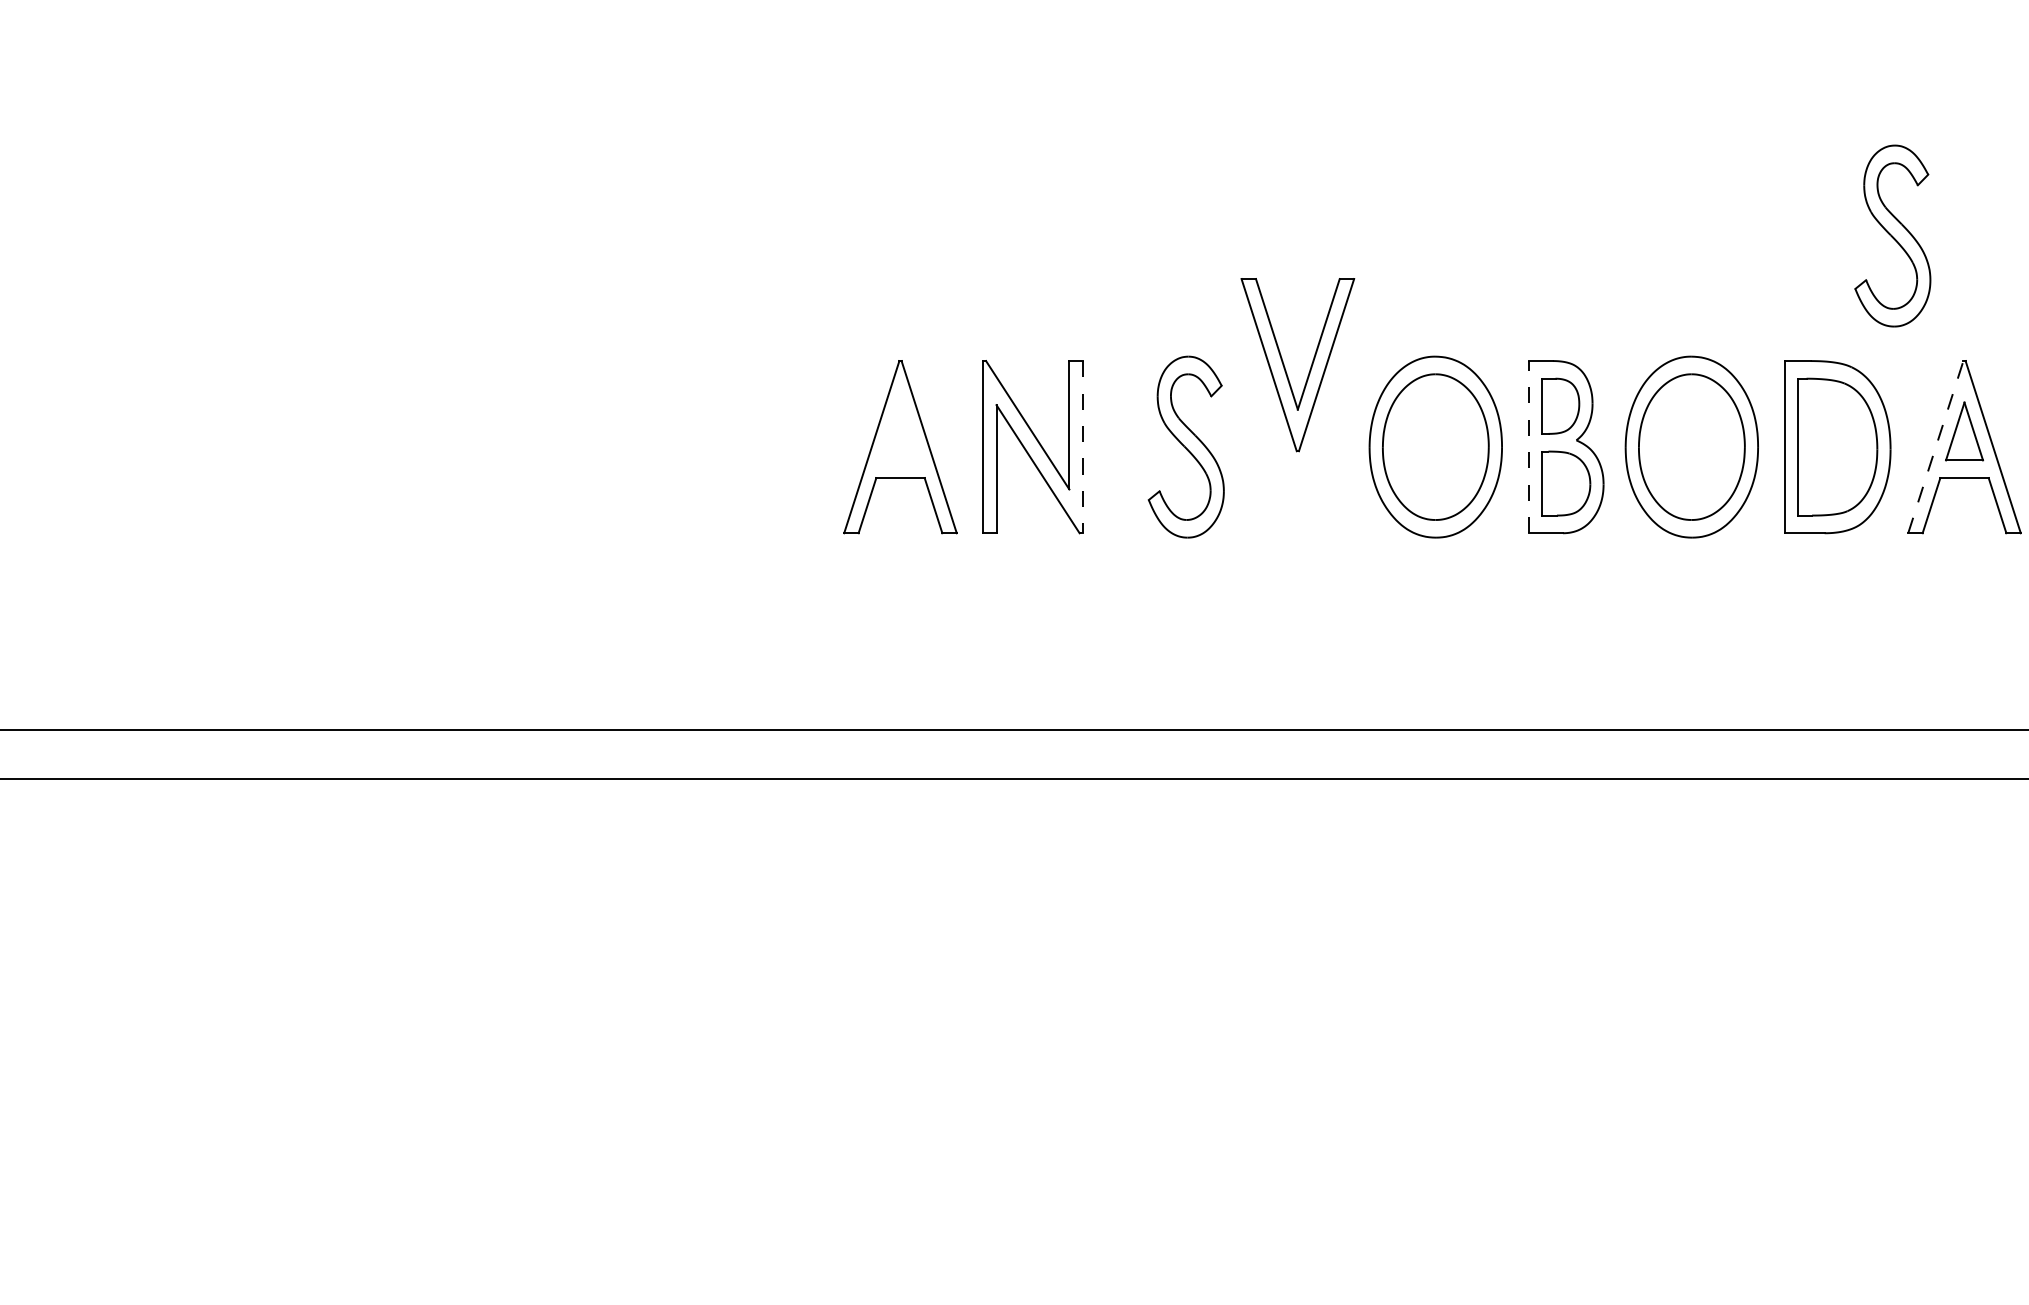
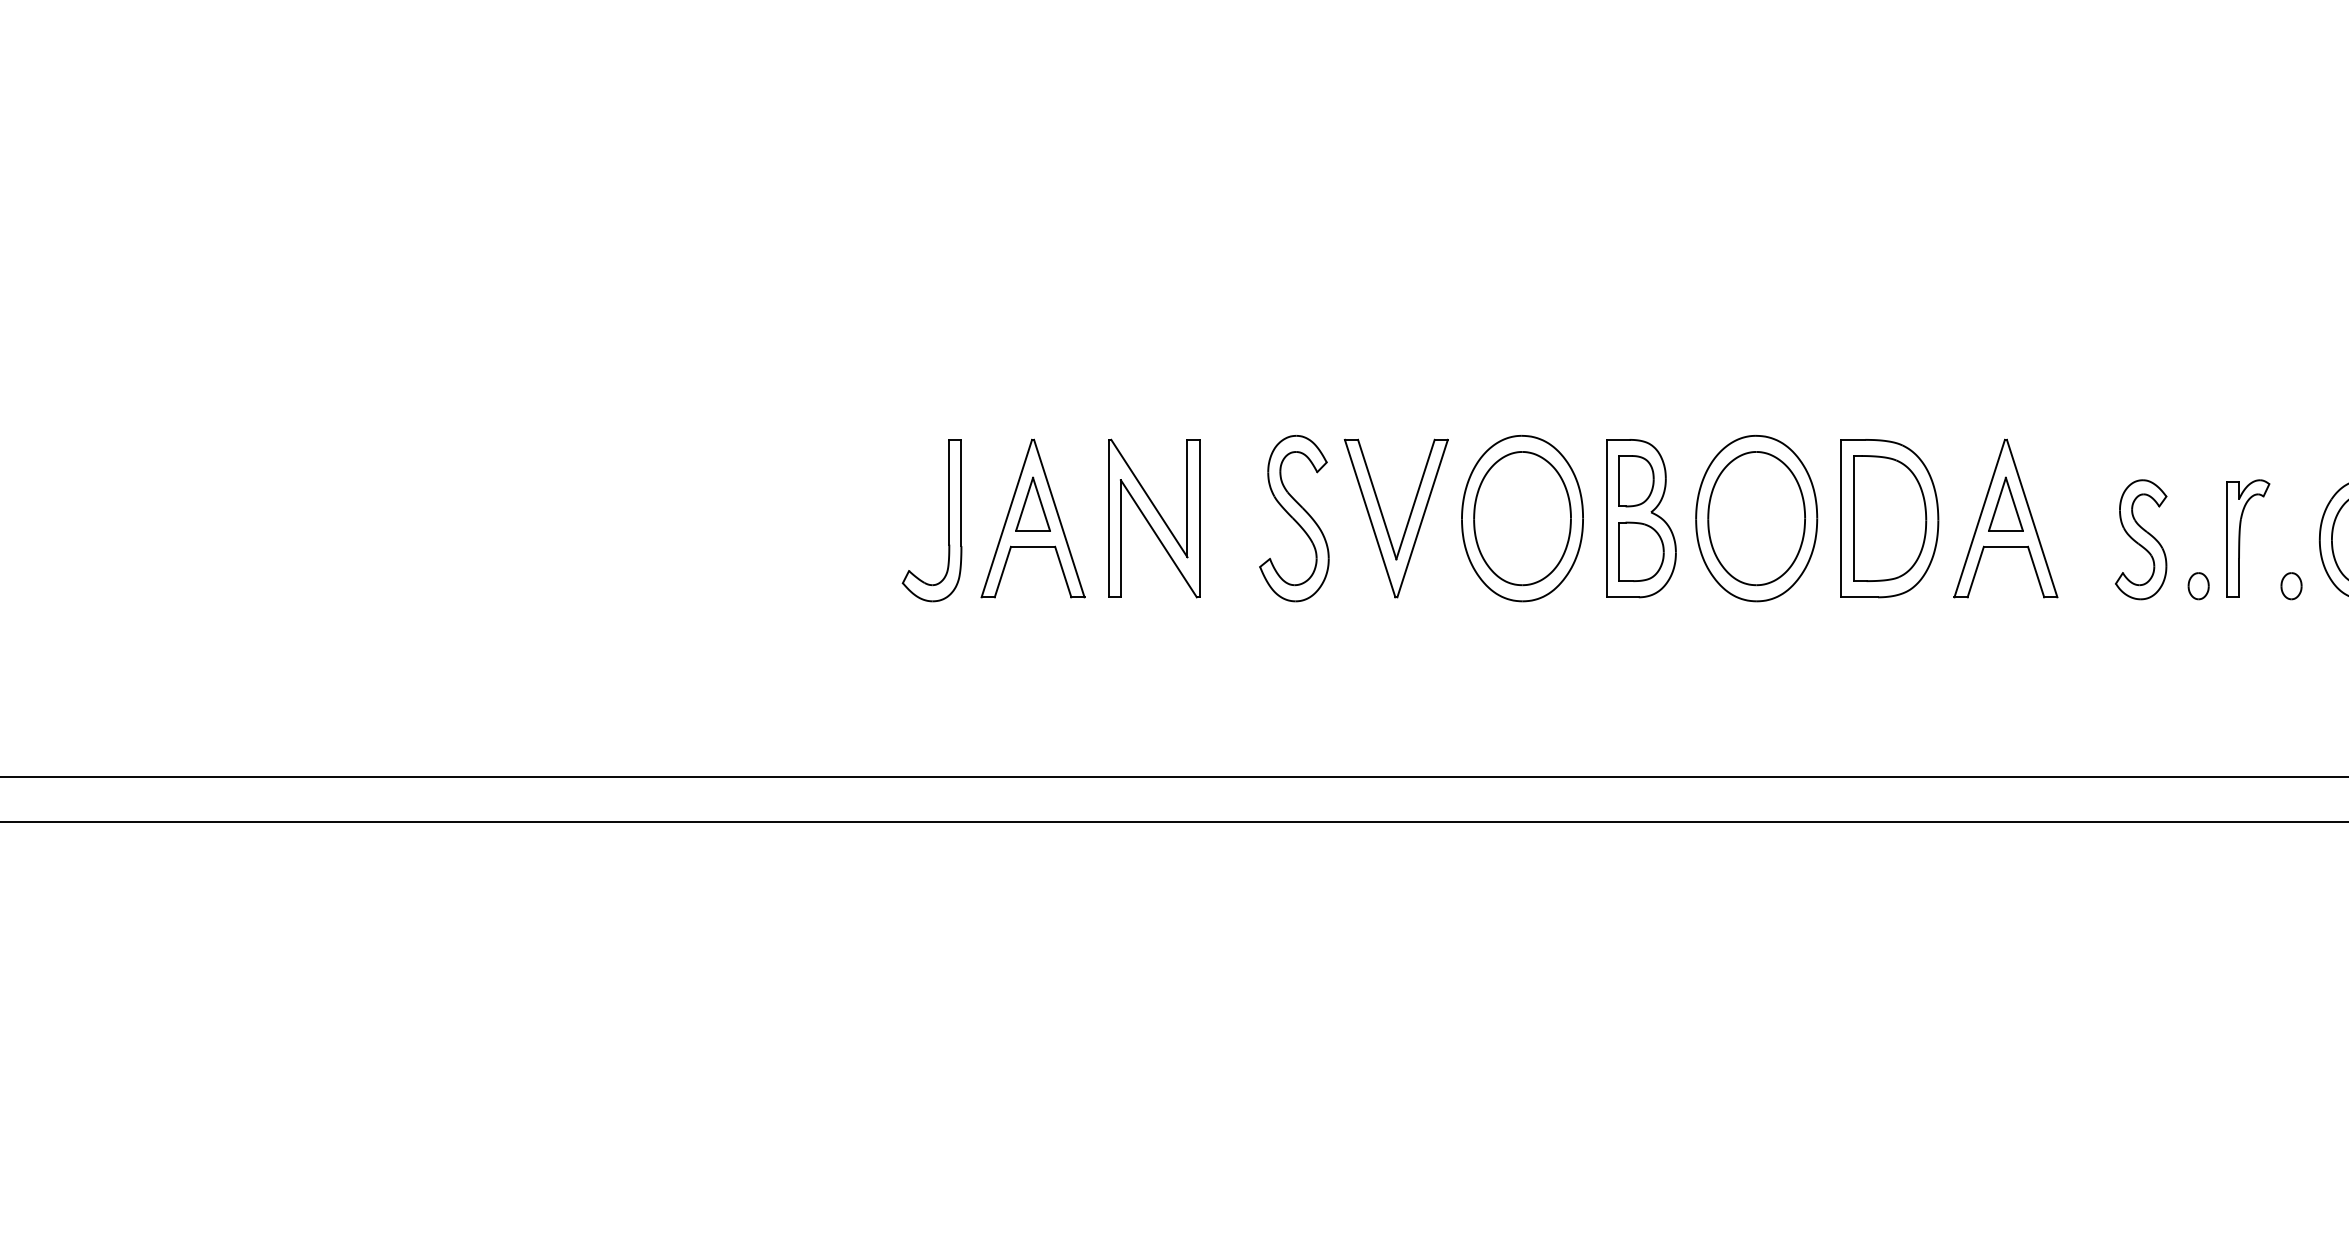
part: (1892, 235) -> (1940, 325), removed
part: (1285, 368) -> (1385, 521), moved
part: (899, 430) -> (1032, 503), added
line: (1082, 447) -> (1199, 518), dashed -> solid
line: (1528, 447) -> (1607, 518), dashed -> solid
line: (1935, 447) -> (1979, 518), dashed -> solid
part: (807, 449) -> (948, 520), added

